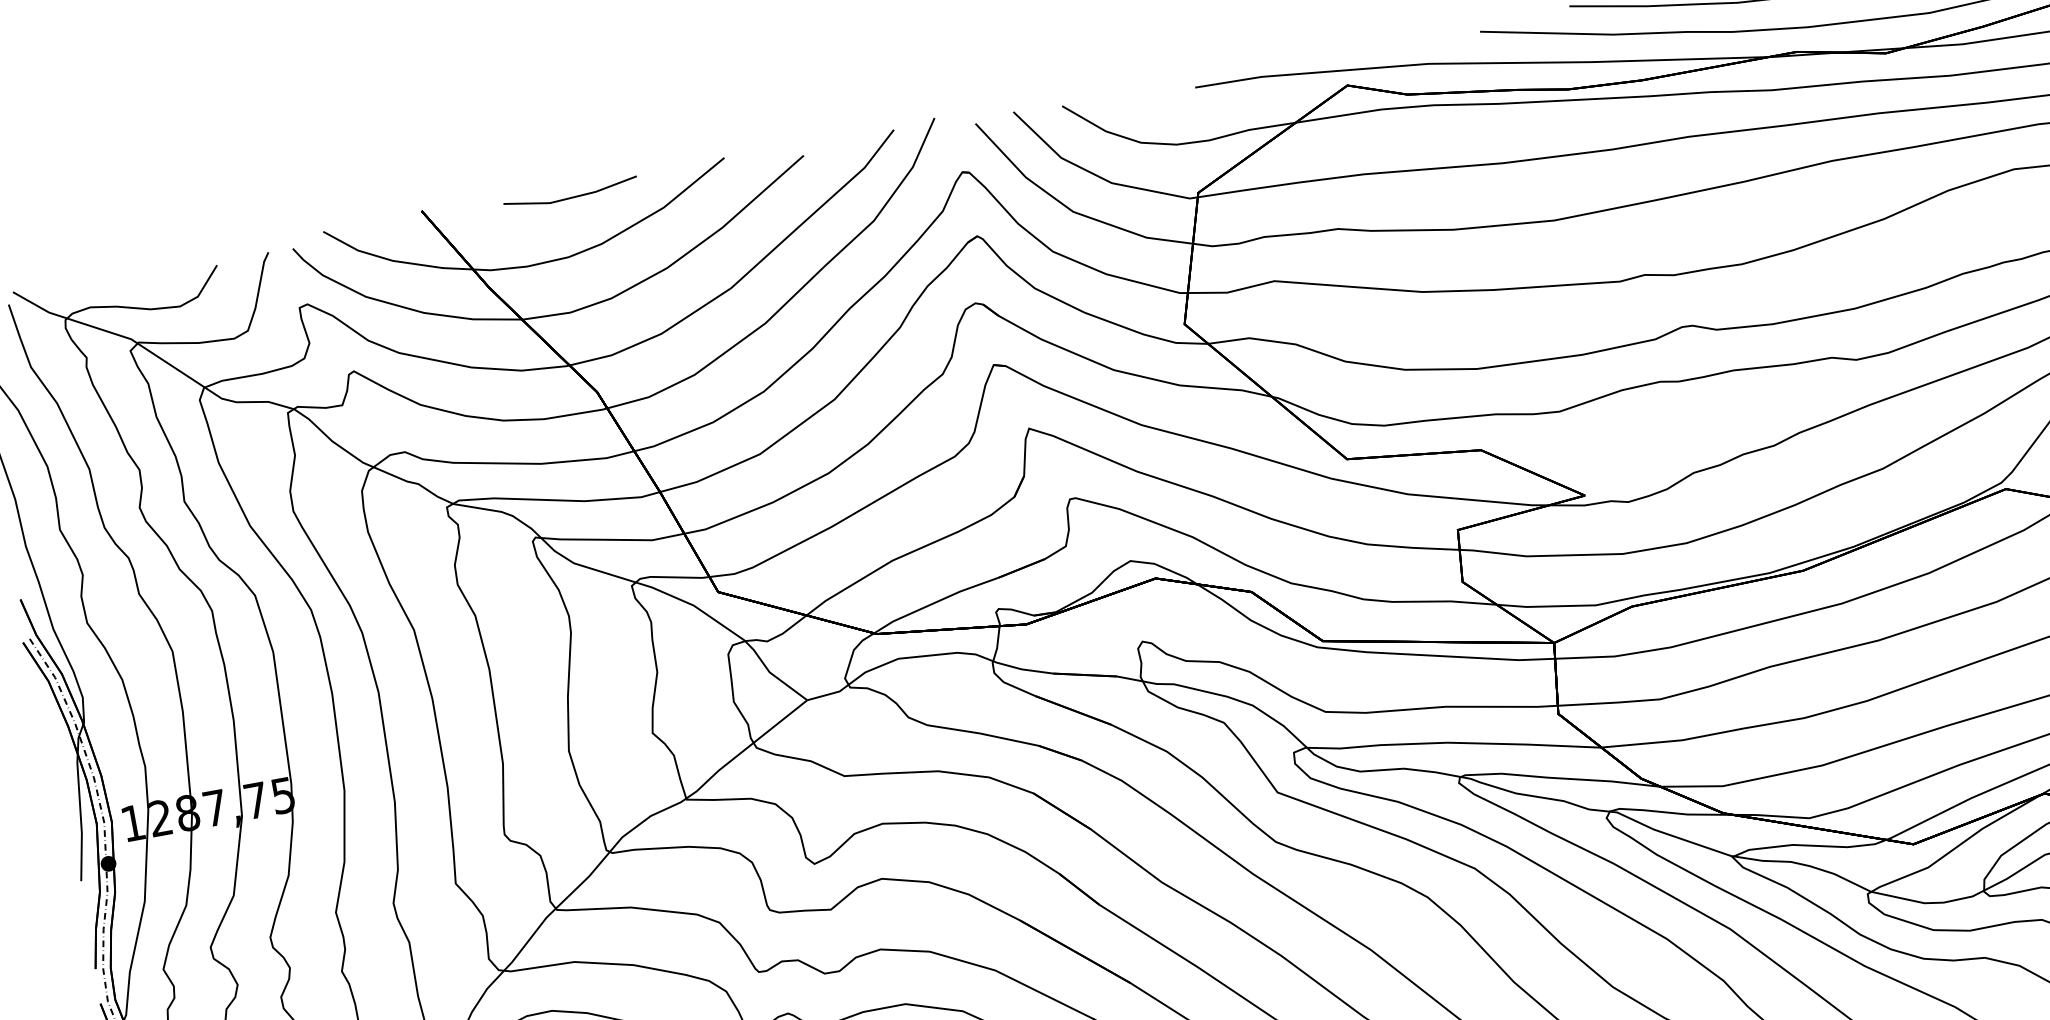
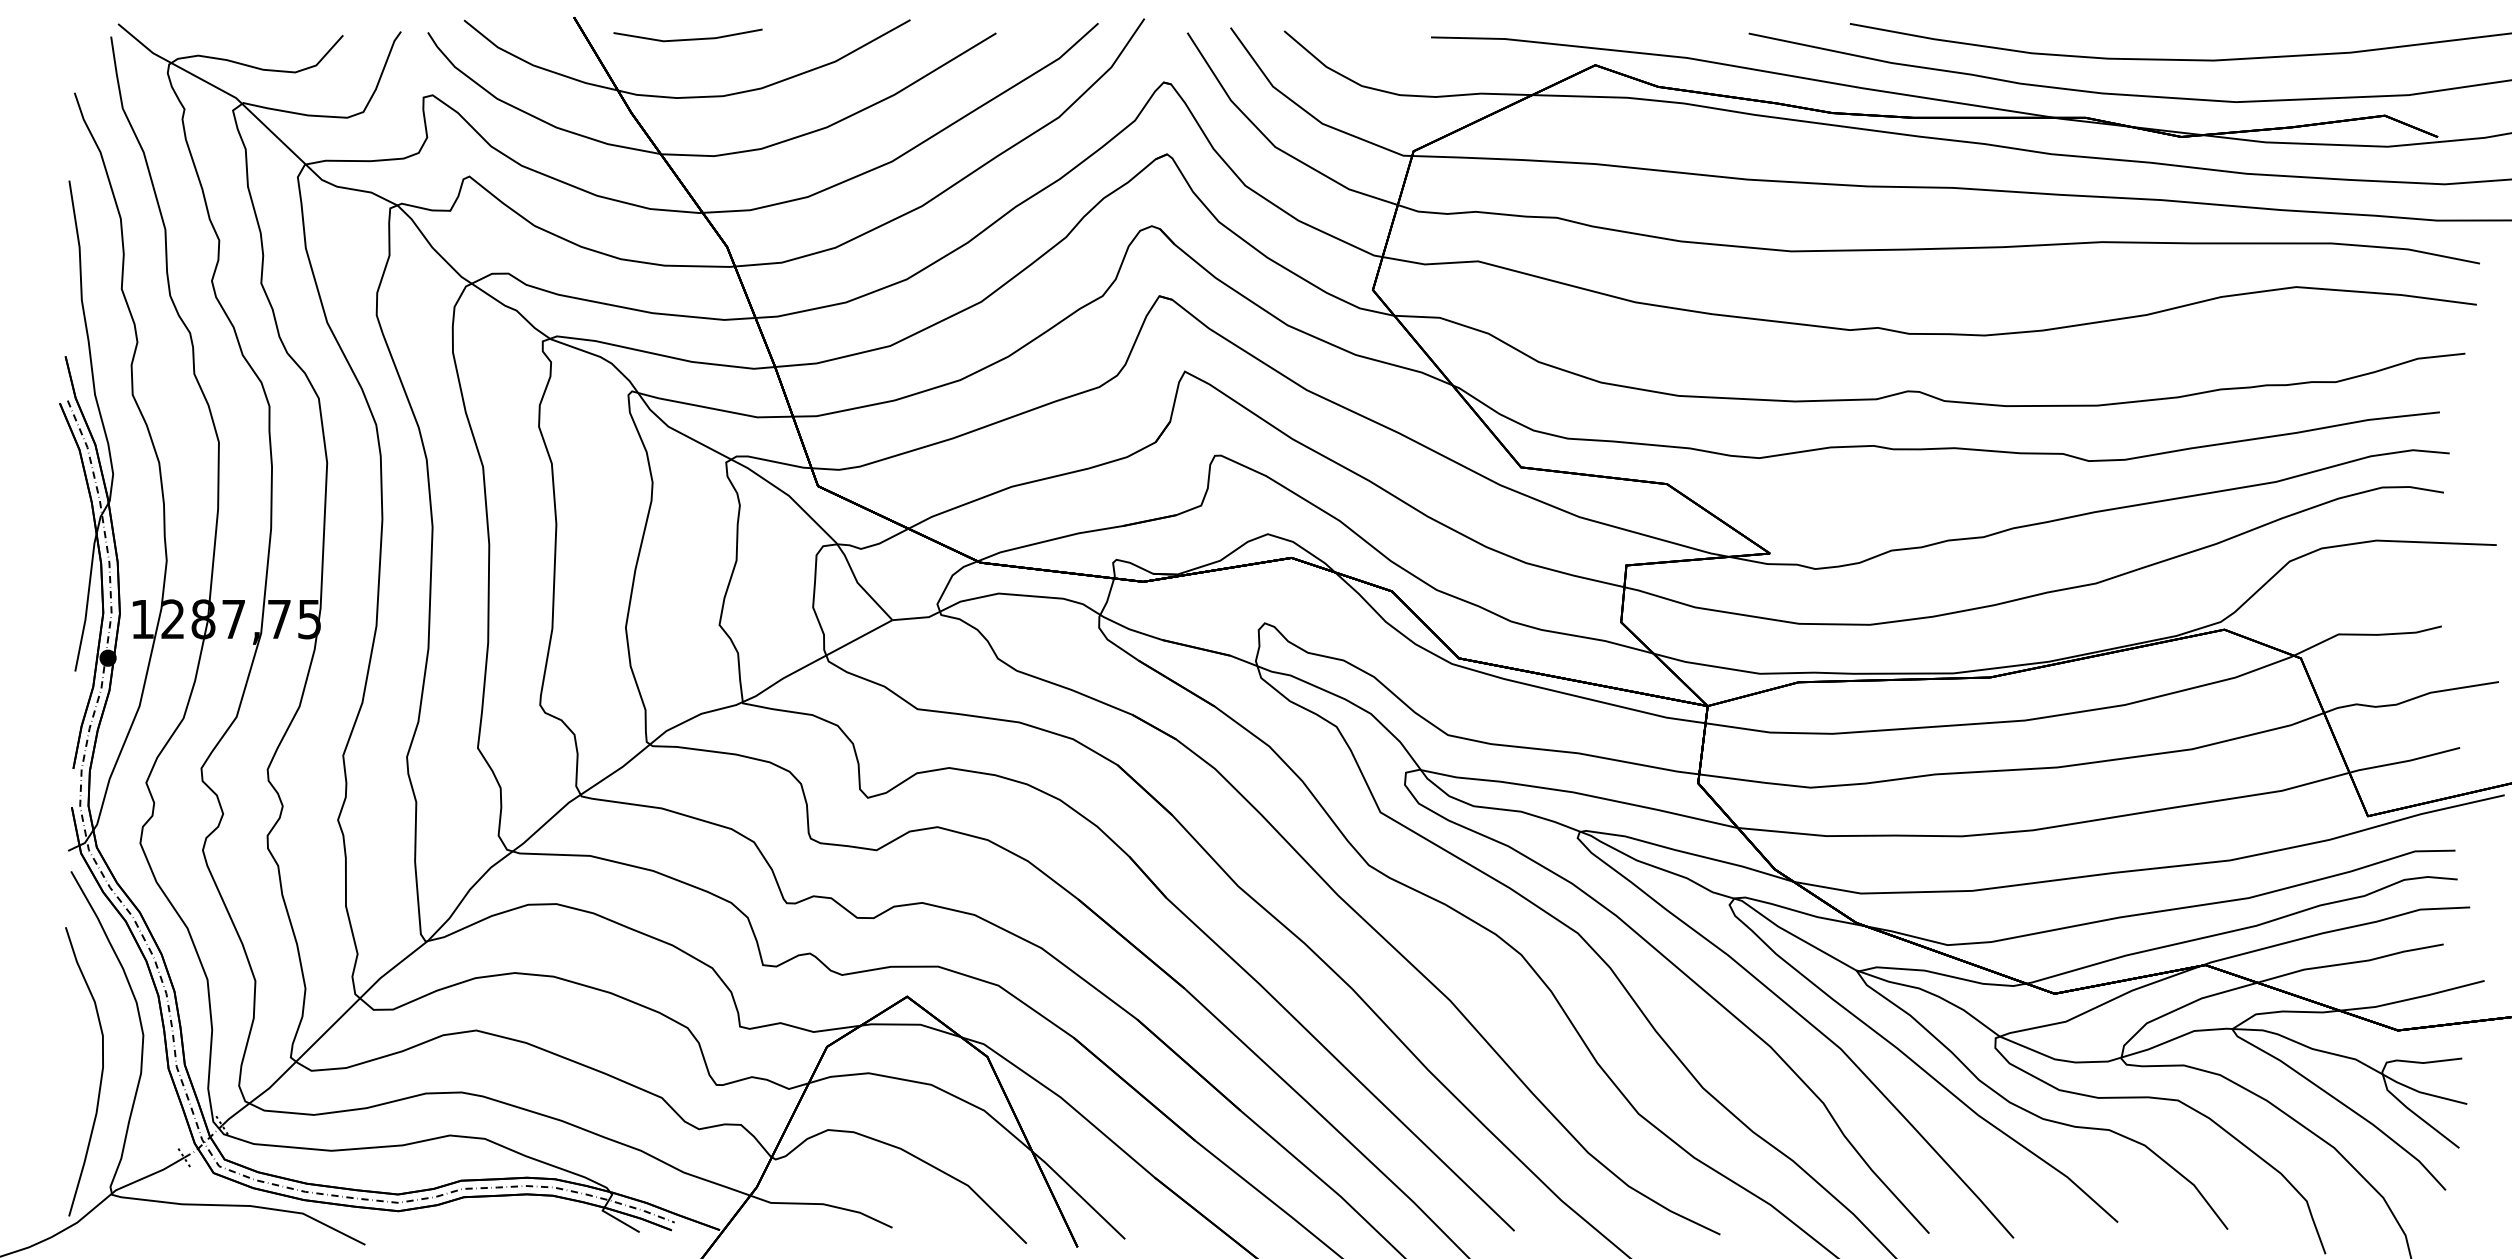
line: (571, 196) -> (688, 38), moved

